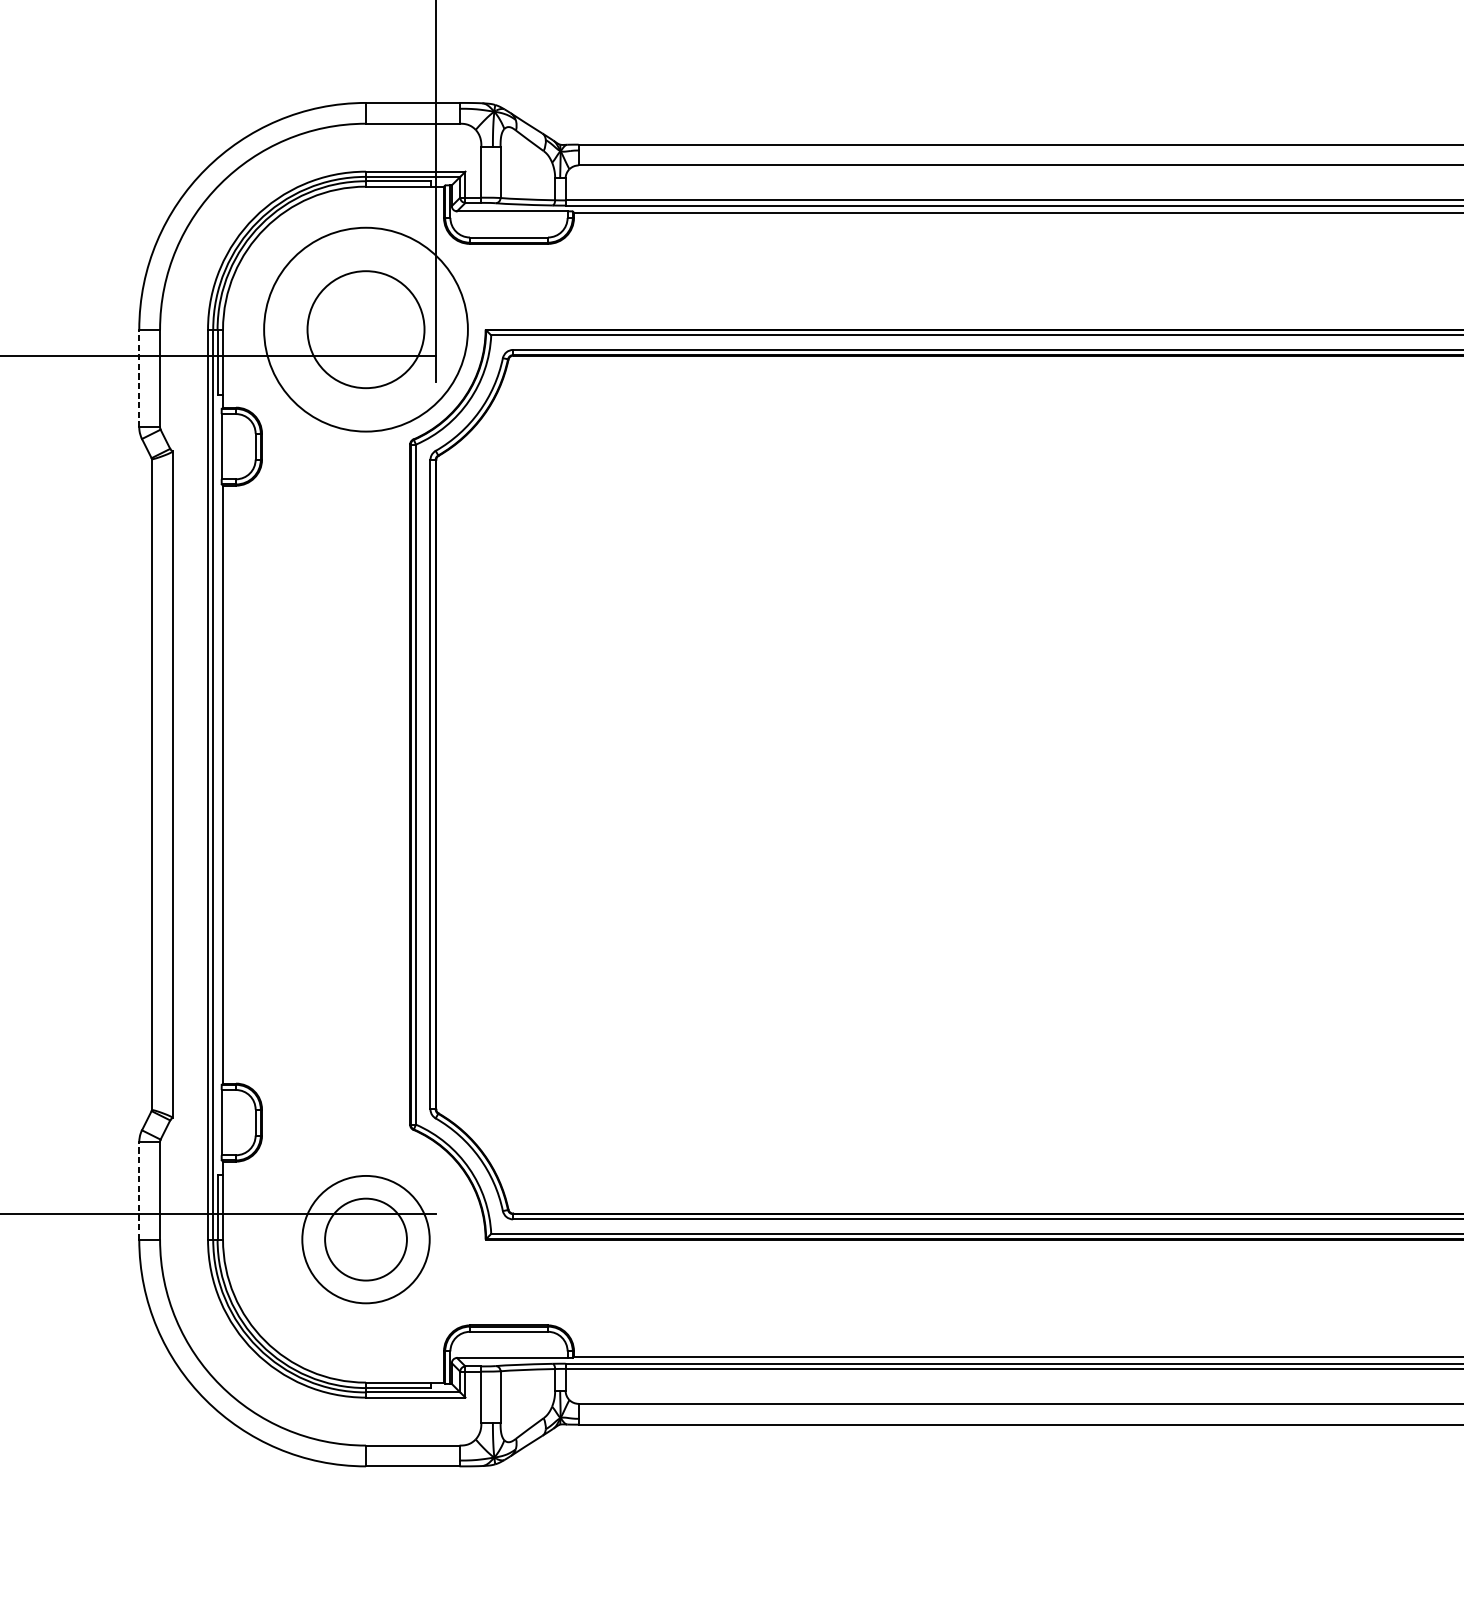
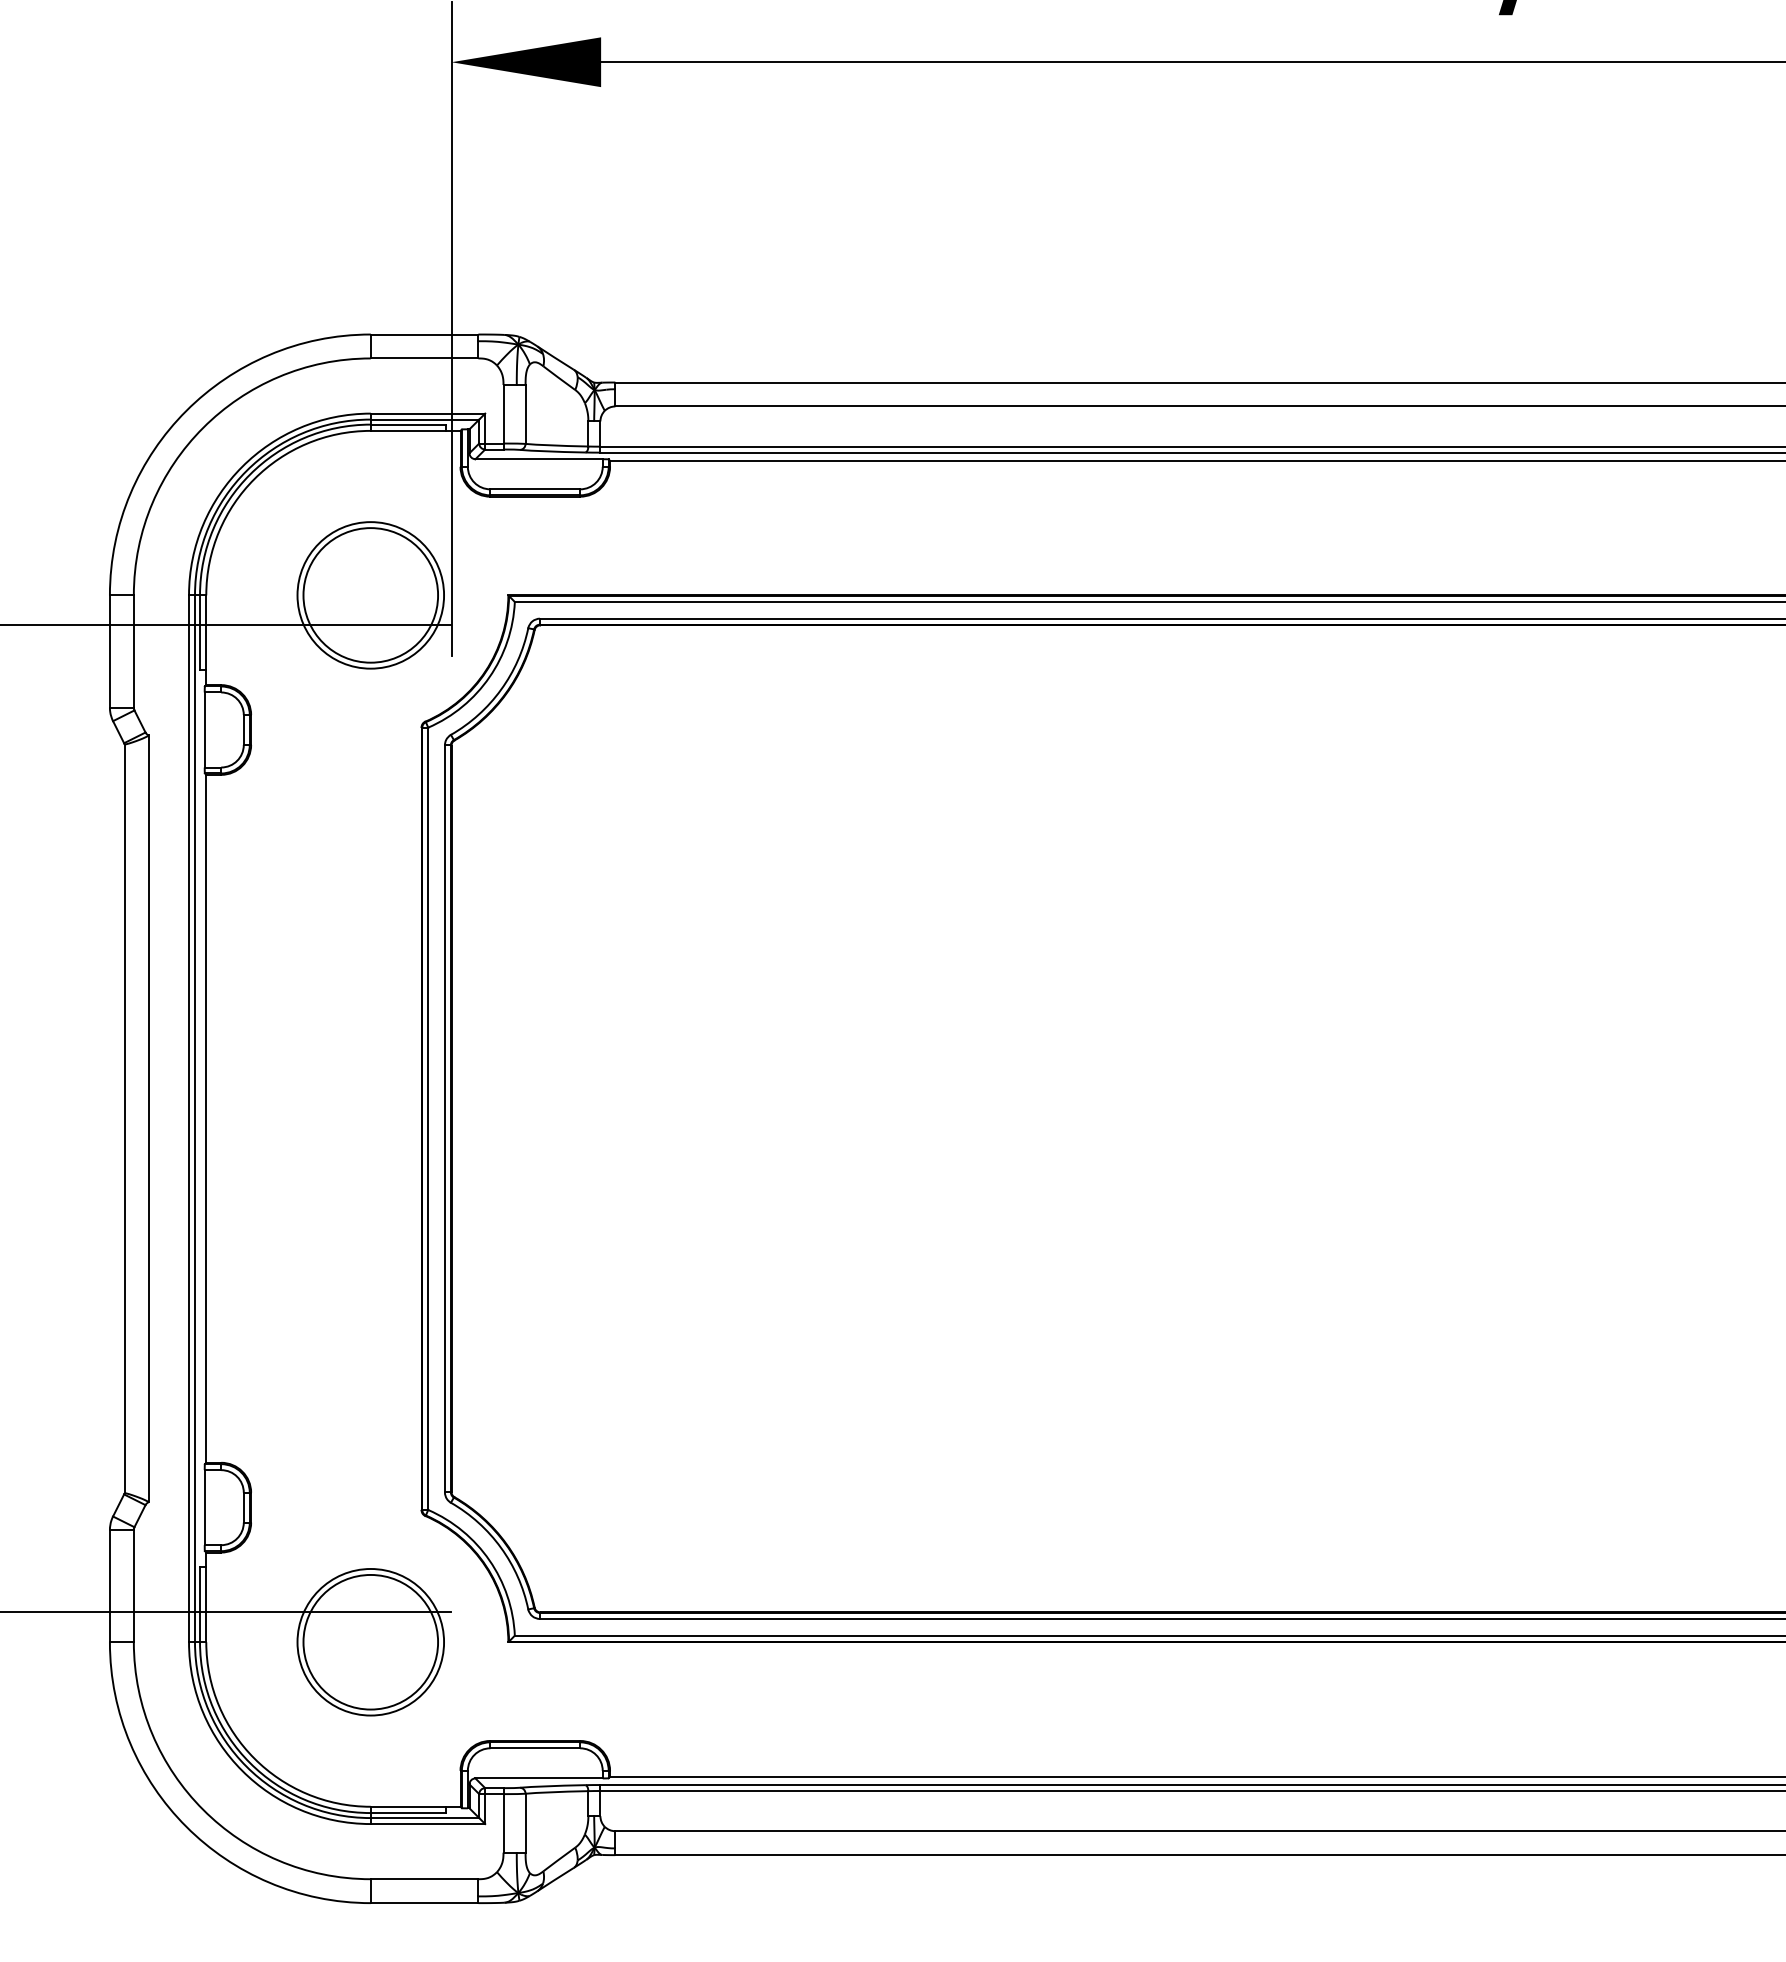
circle: (365, 329) -> (370, 595), size x0.62
line: (138, 378) -> (109, 651), dashed -> solid
line: (138, 1190) -> (109, 1585), dashed -> solid
circle: (365, 1238) -> (370, 1641), size x1.43

